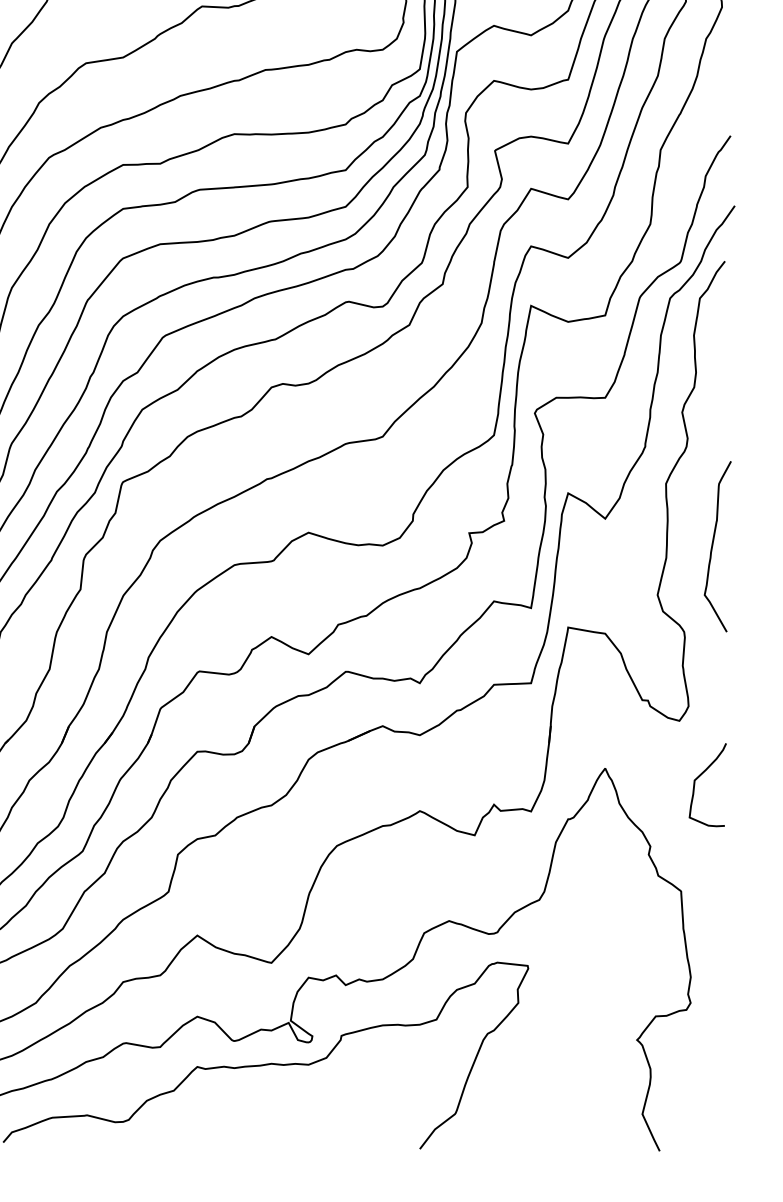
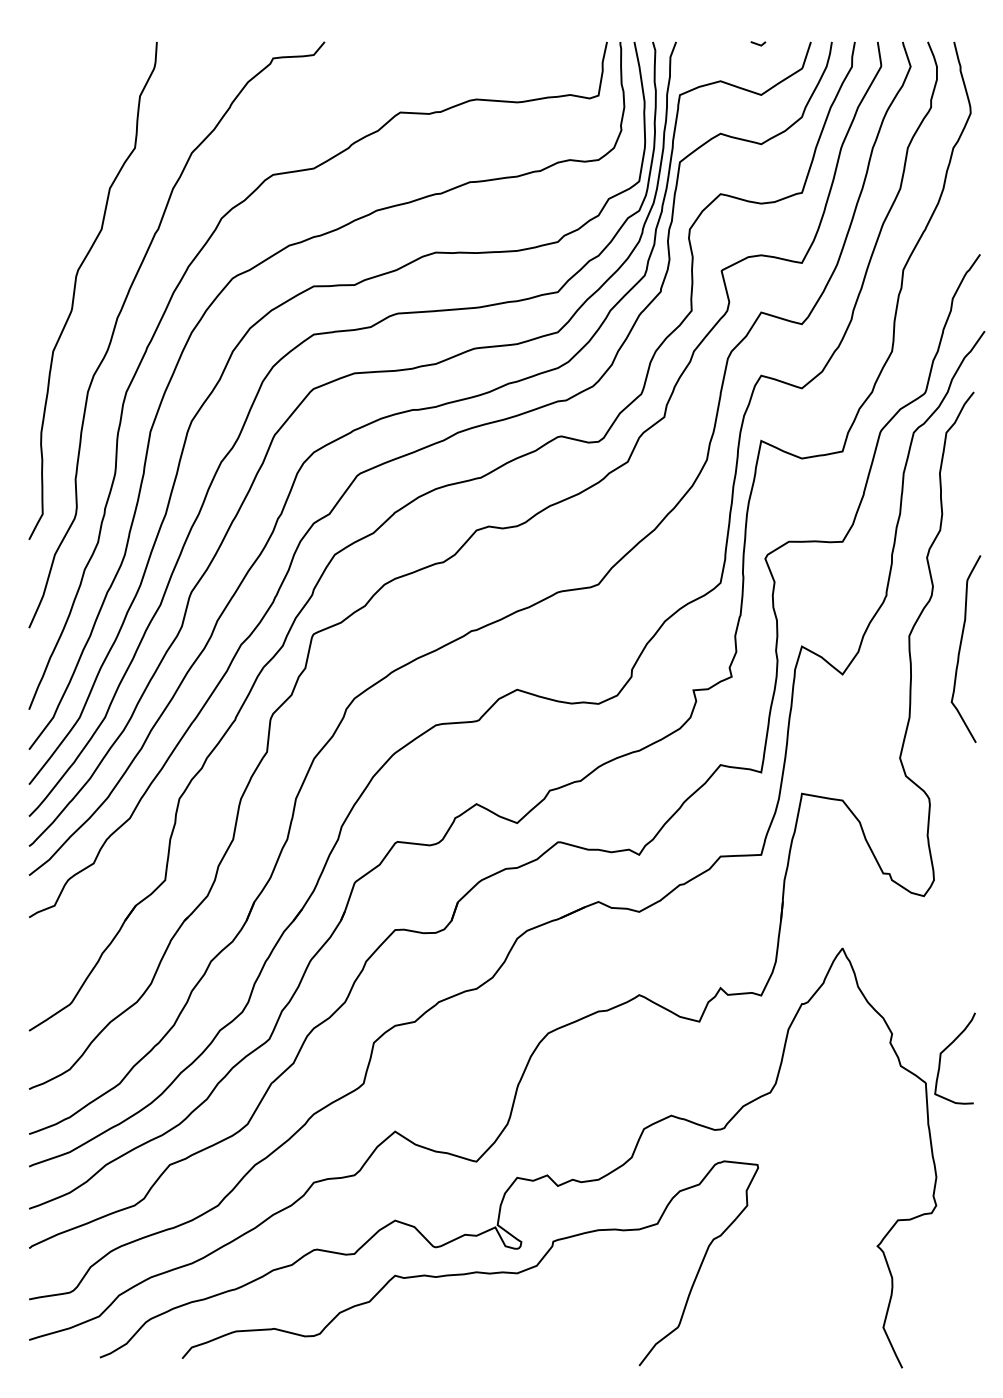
curve: (713, 544) -> (961, 646), moved
curve: (699, 776) -> (946, 1049), moved

